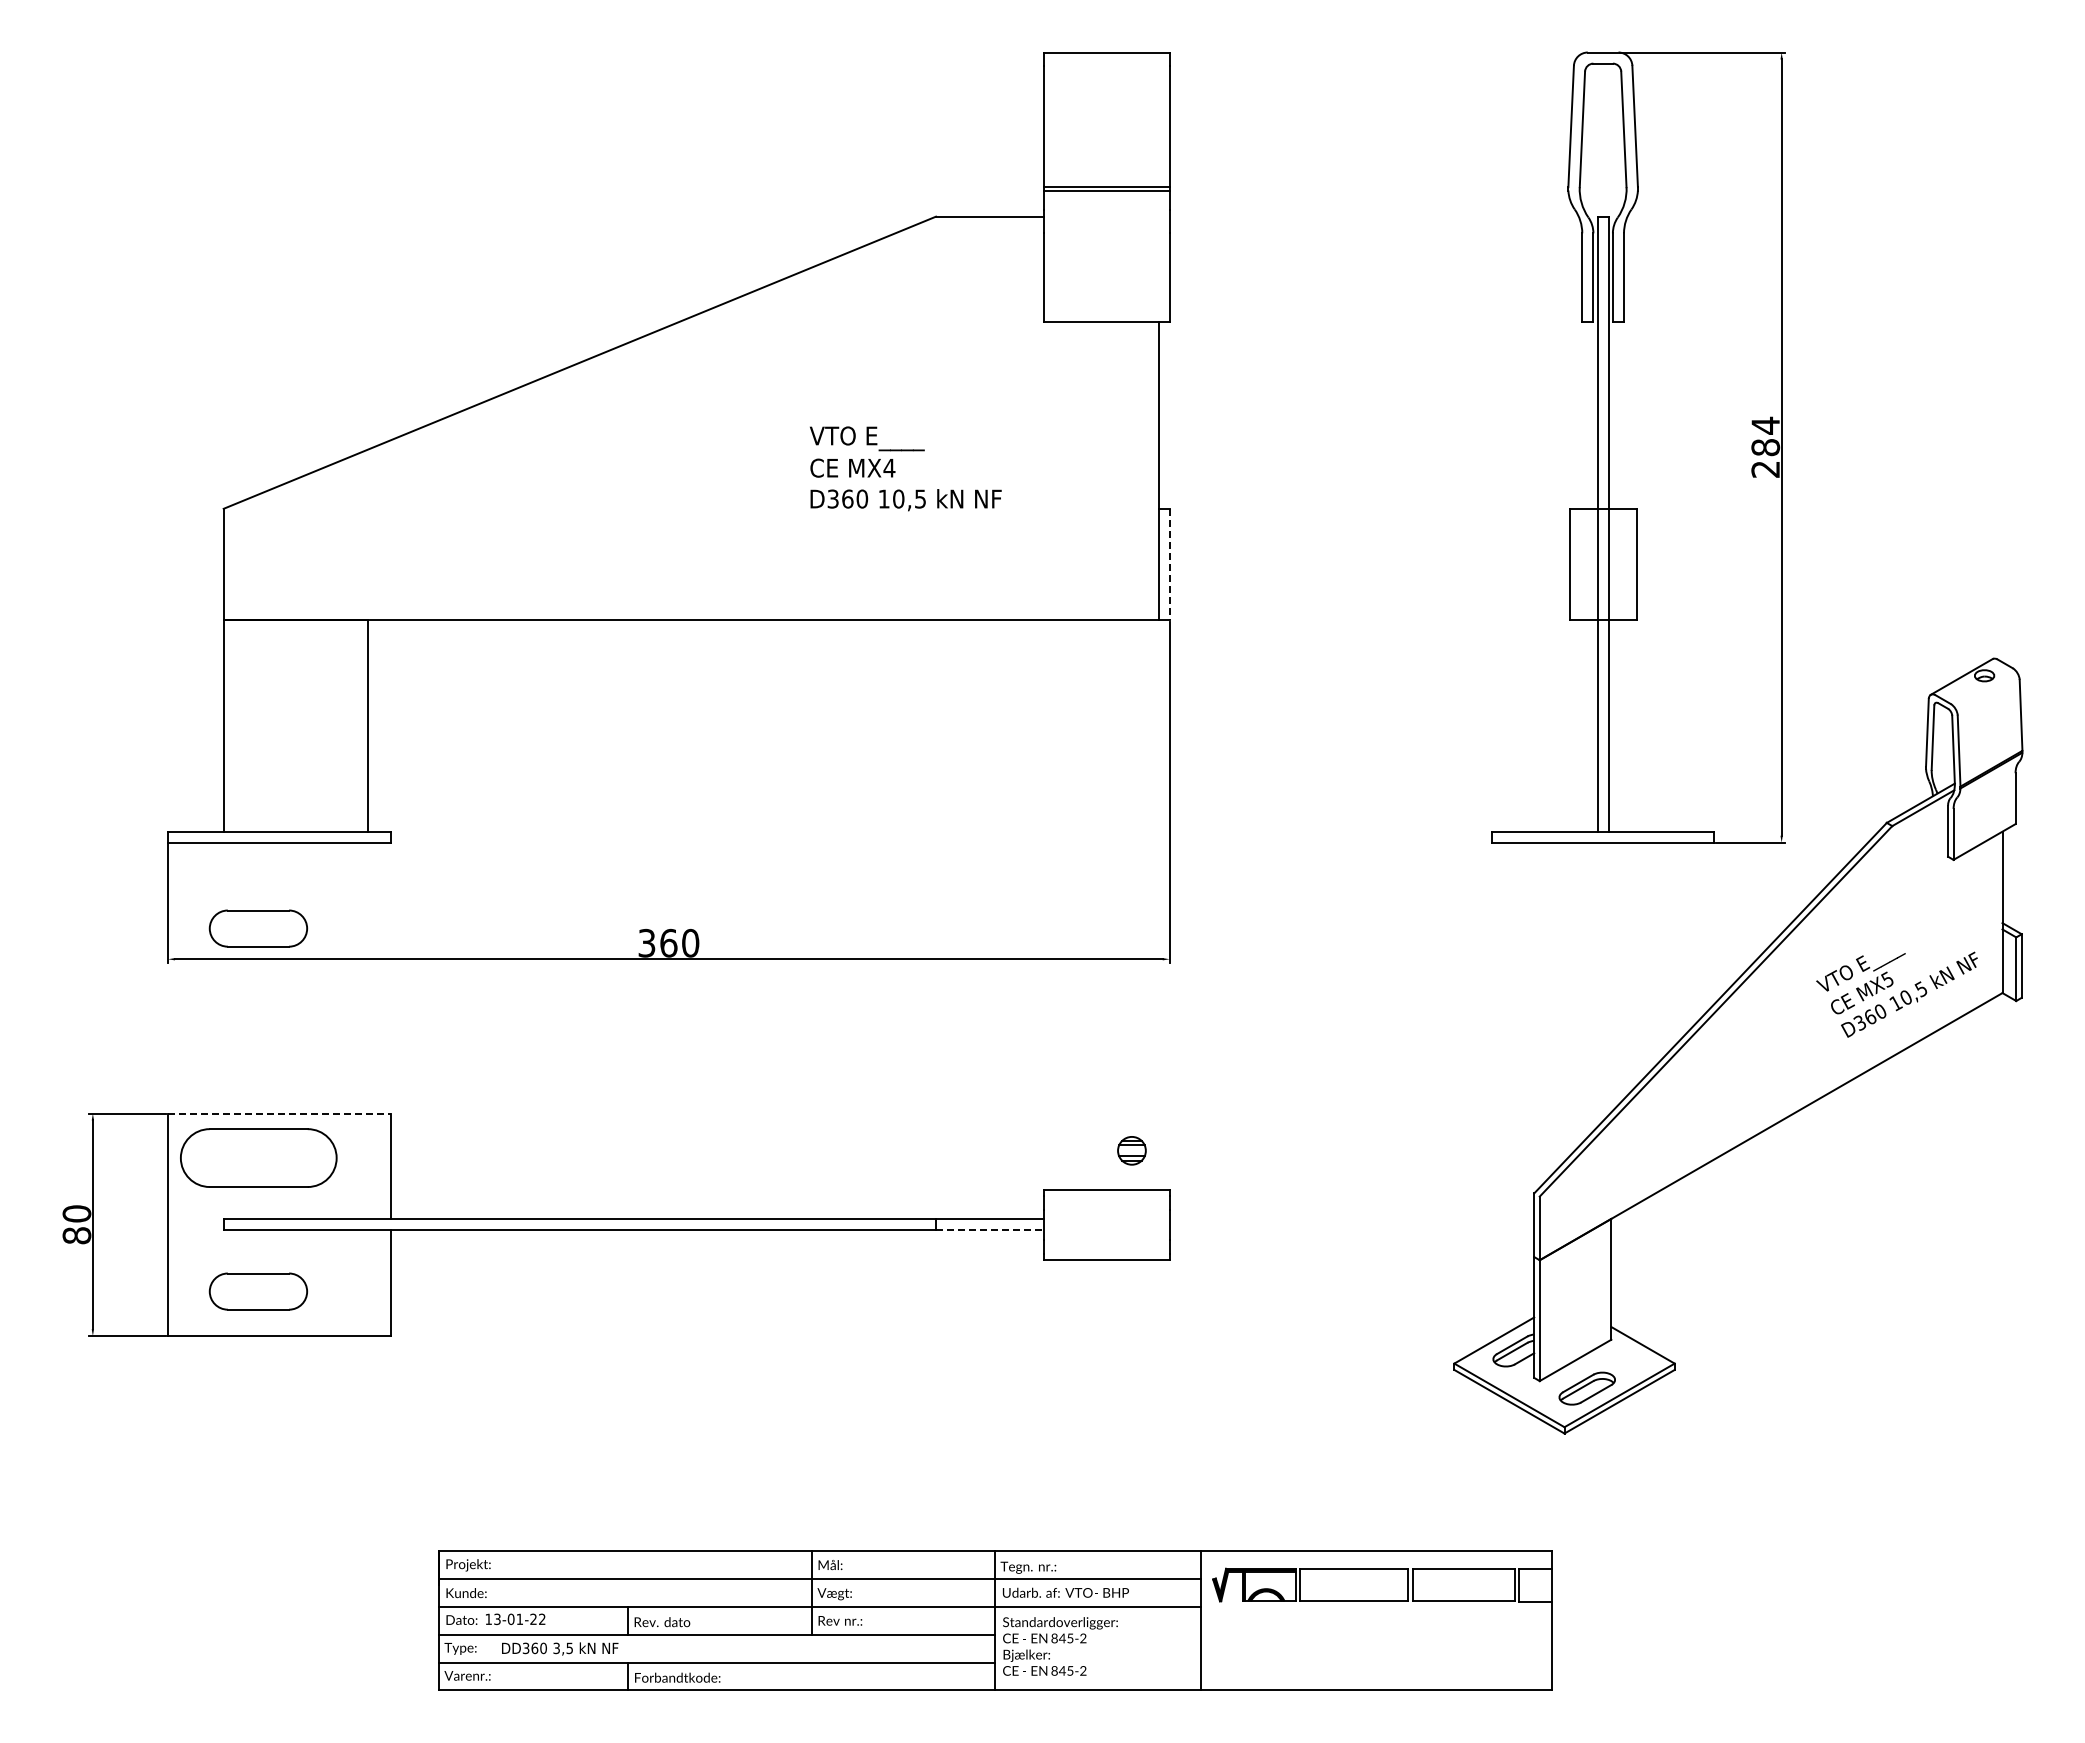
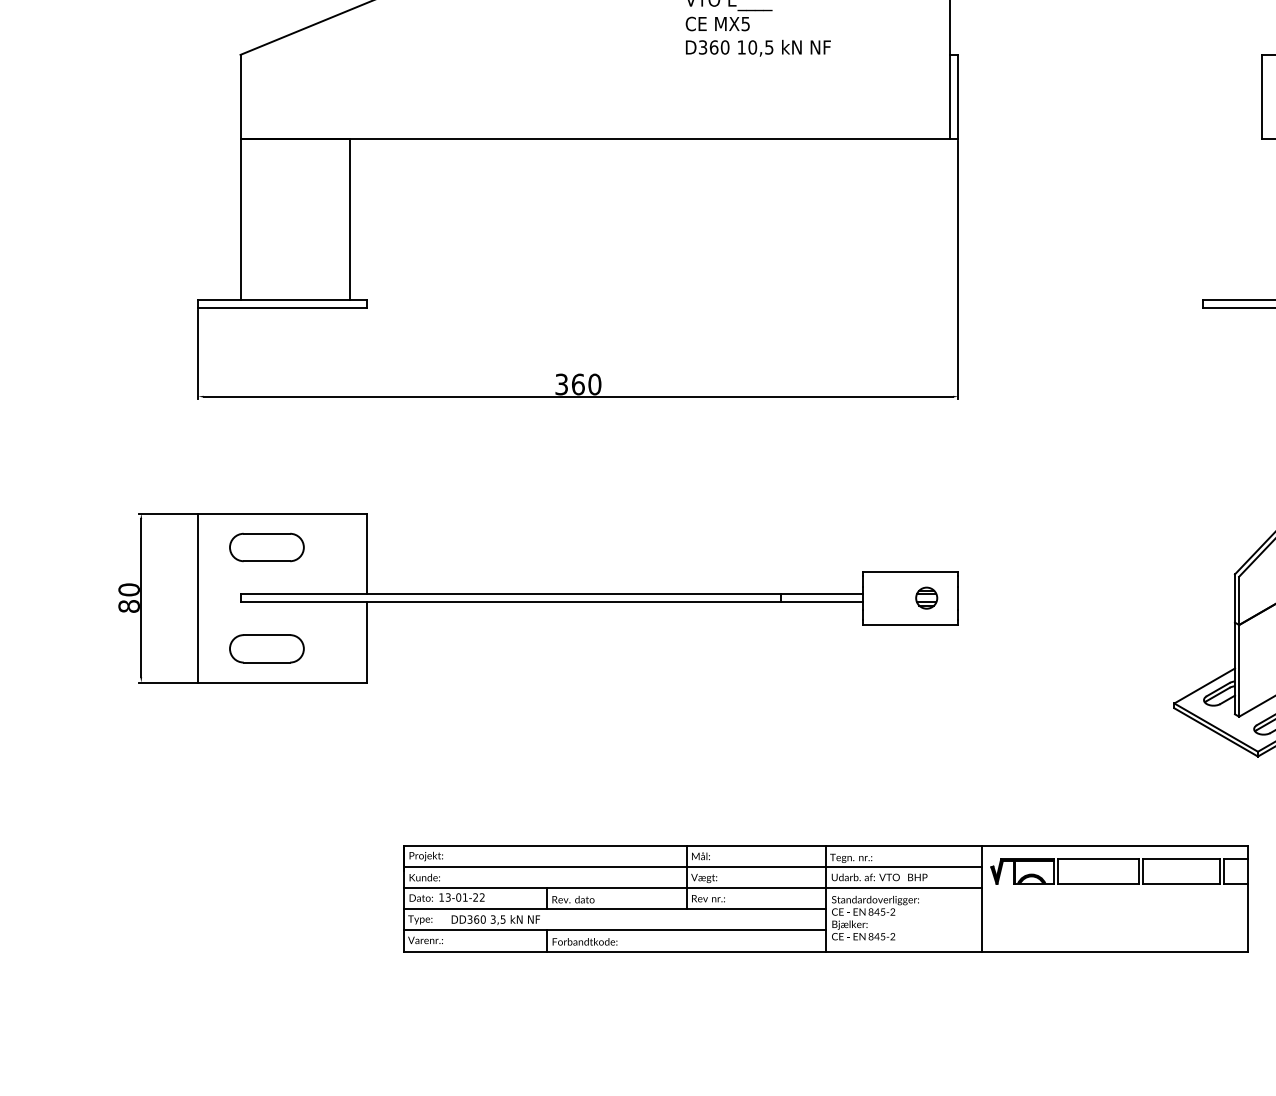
text: (889, 468) -> (745, 24), MX4 -> MX5
line: (1169, 564) -> (958, 97), dashed -> solid
part: (258, 928) -> (266, 373), removed
line: (279, 1113) -> (282, 513), dashed -> solid
part: (1131, 1150) -> (926, 597), moved
part: (257, 1157) -> (266, 547), size x0.62
line: (990, 1230) -> (822, 602), dashed -> solid

